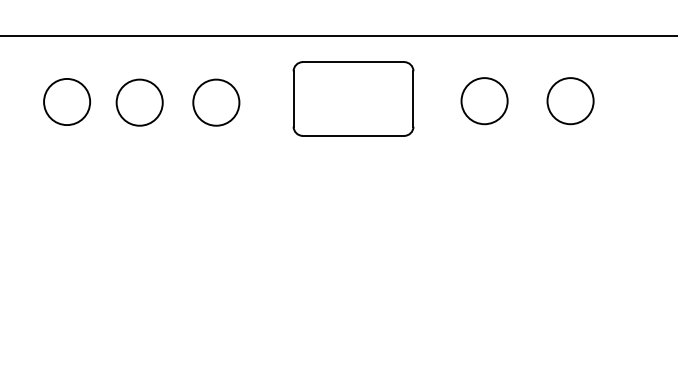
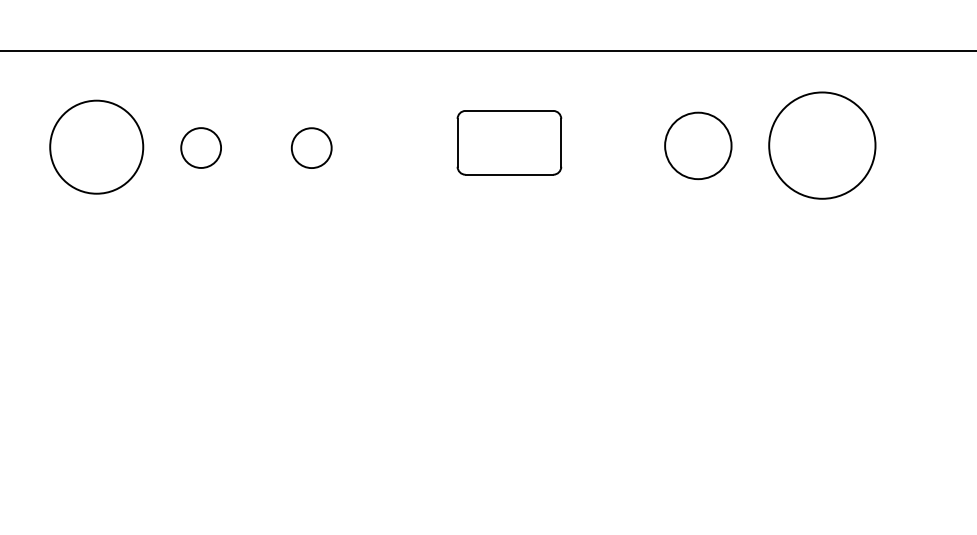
part: (353, 98) -> (509, 142), size x0.6
circle: (66, 101) -> (95, 146), size x1.4
circle: (570, 101) -> (822, 146), size x1.6
circle: (139, 102) -> (200, 147), size x0.6
circle: (216, 102) -> (311, 147), size x0.6

